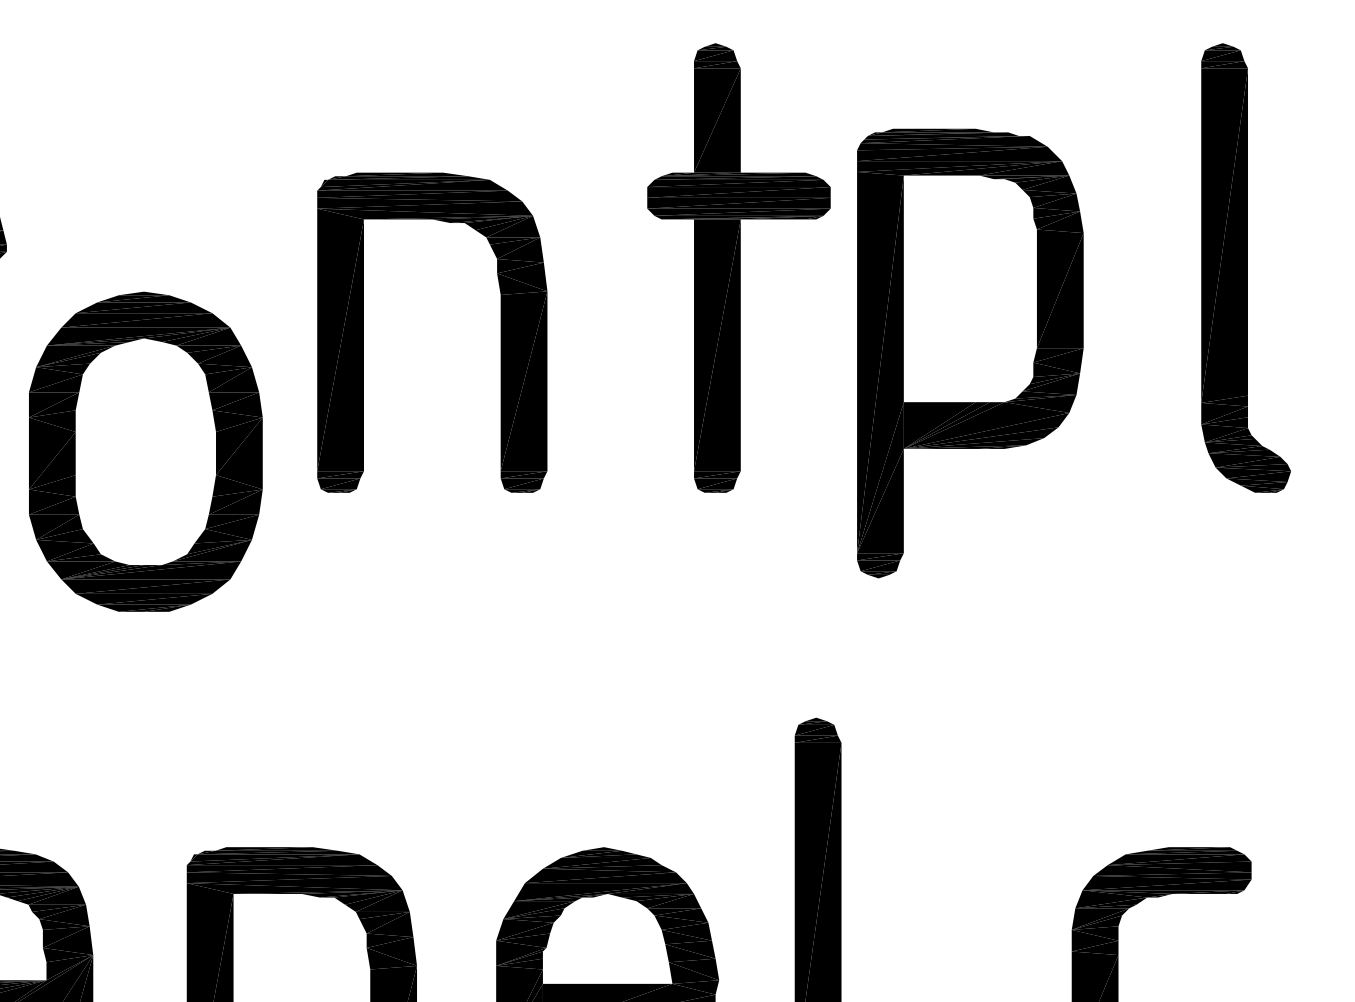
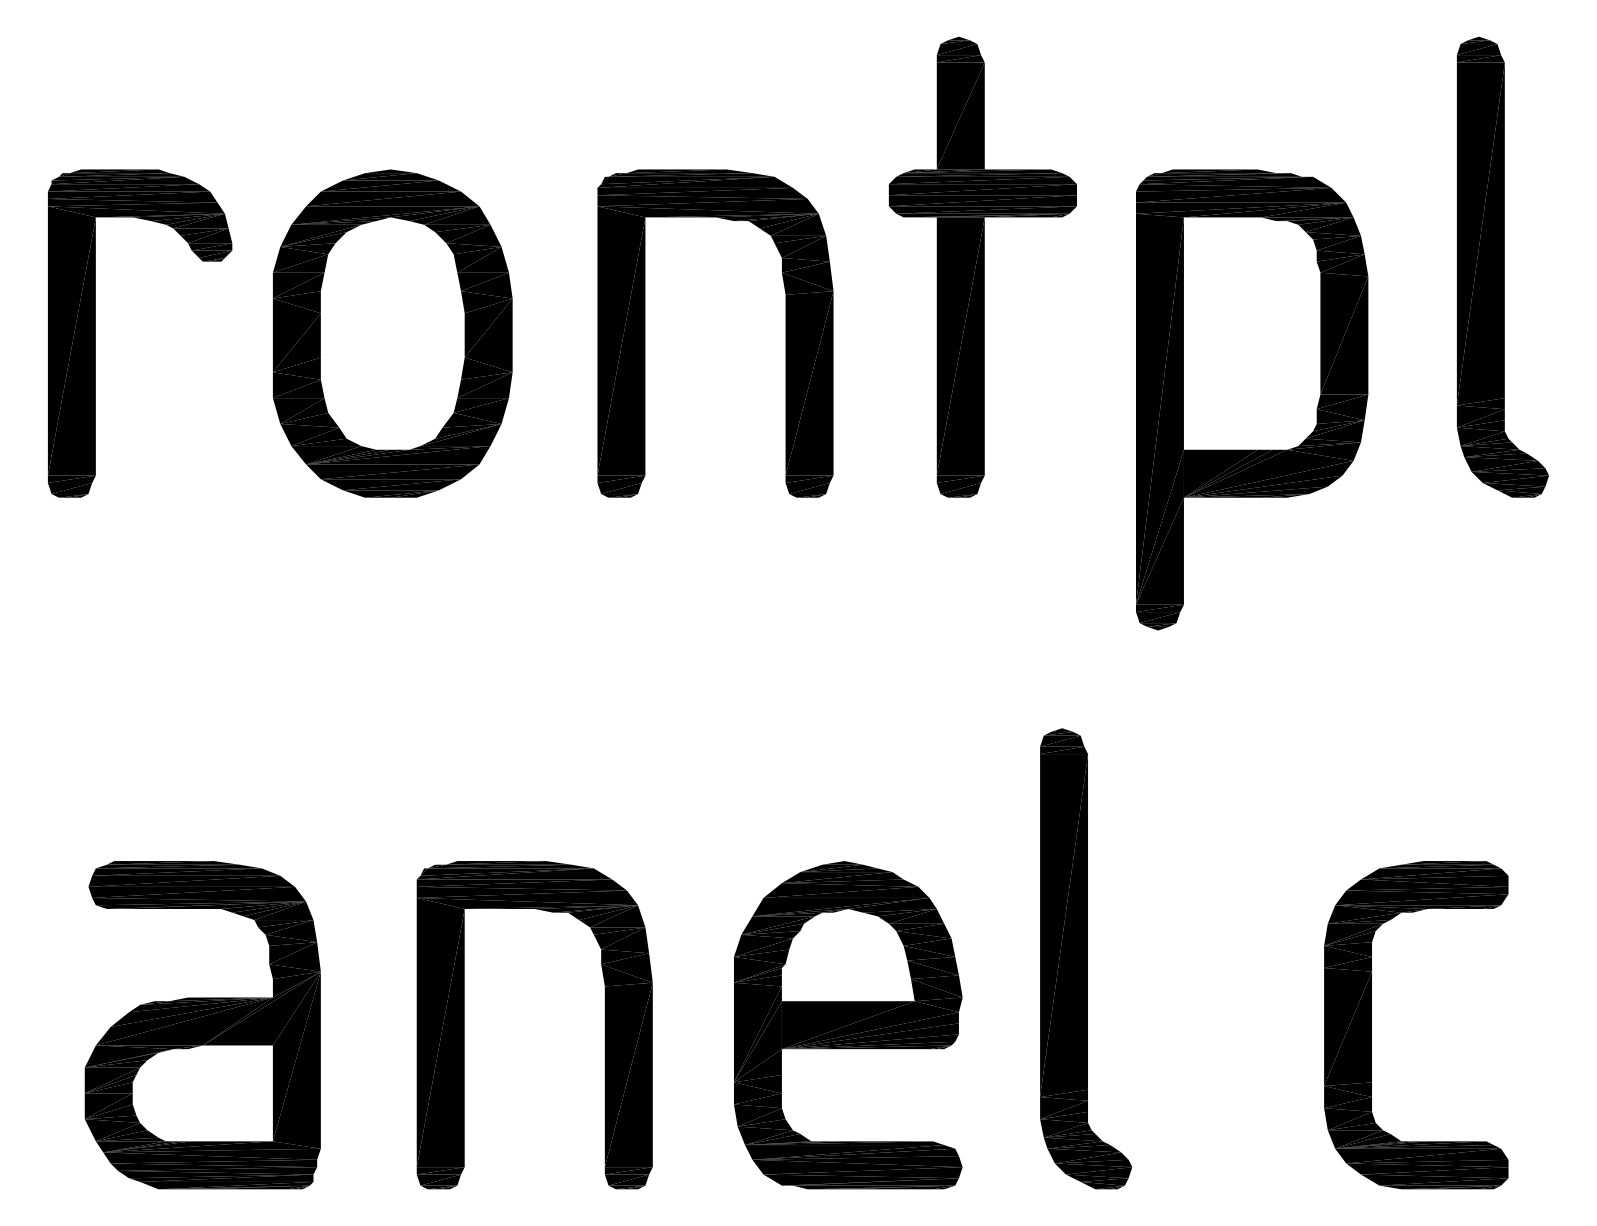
part: (364, 332) -> (645, 333), moved
part: (970, 353) -> (1252, 399), moved
part: (145, 451) -> (392, 333), moved

